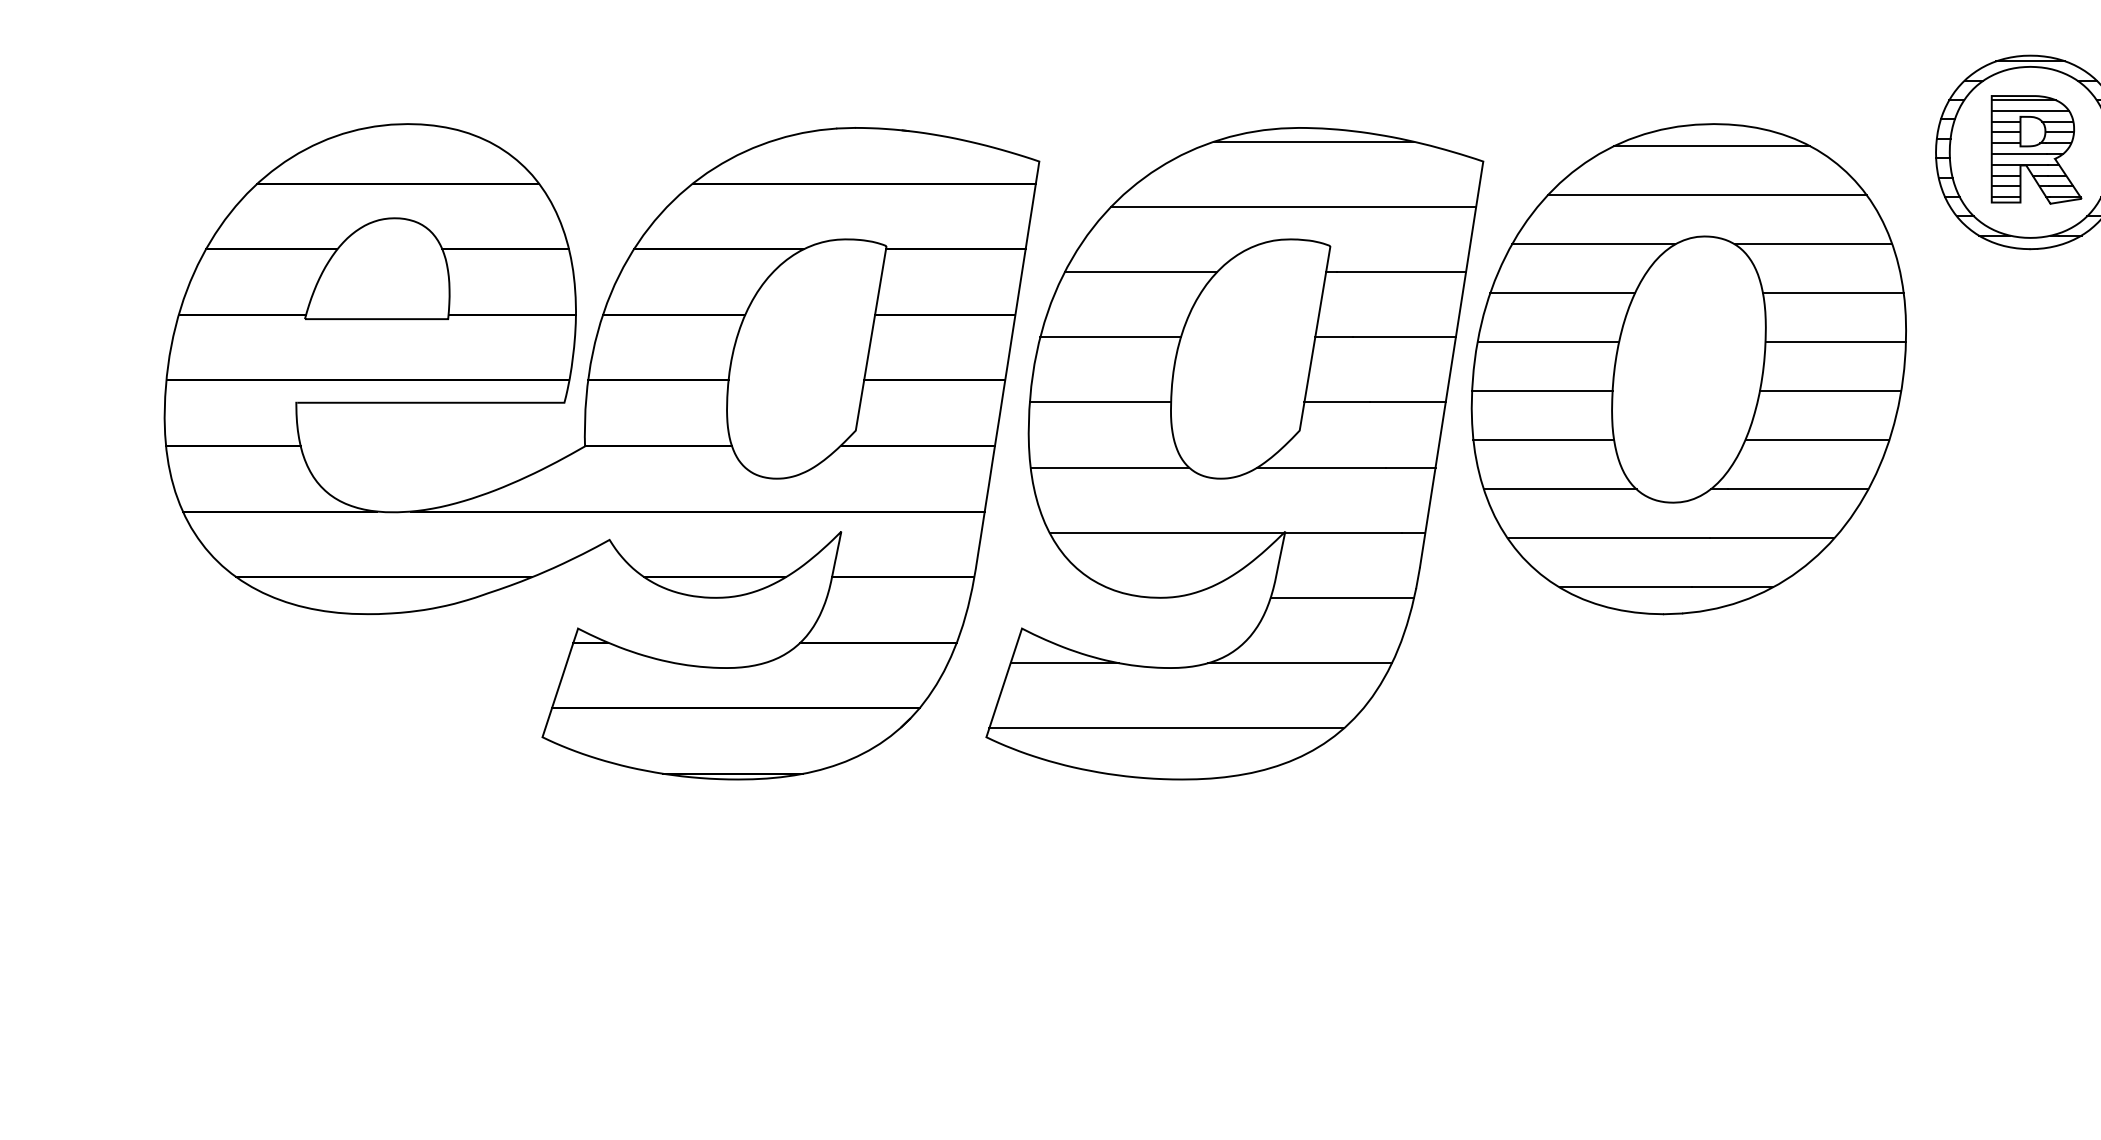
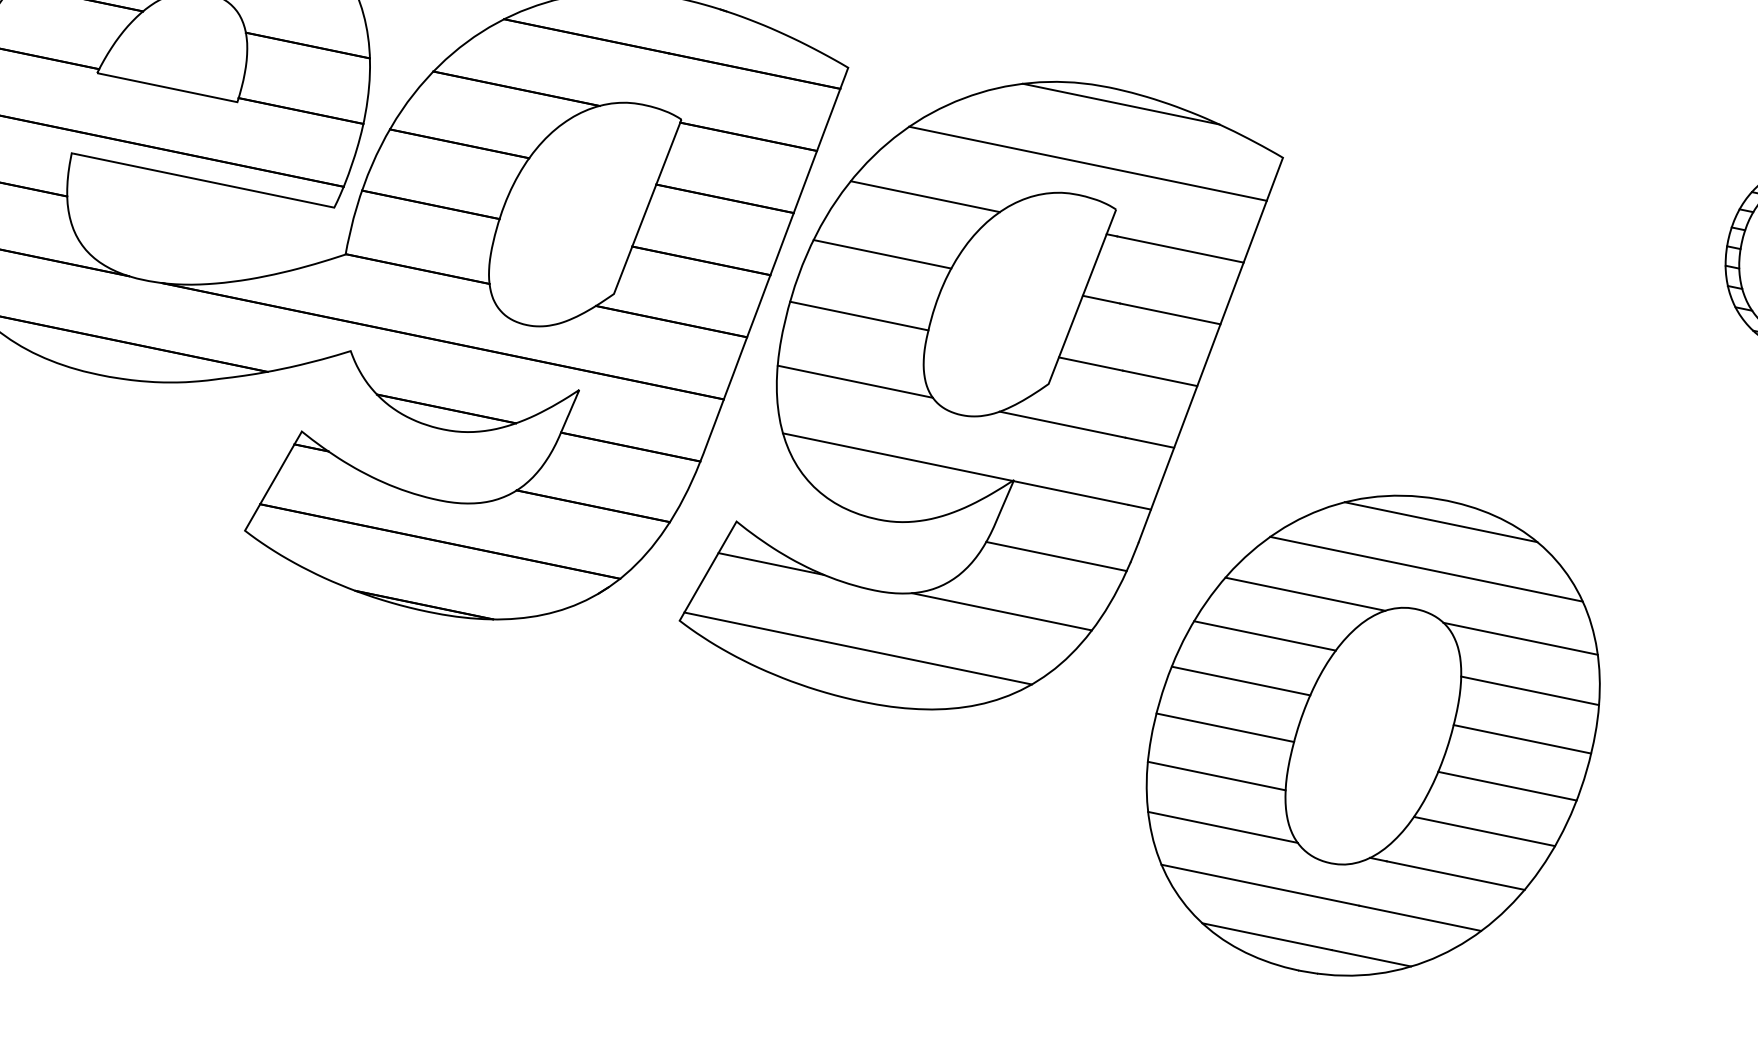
part: (1688, 369) -> (1372, 735), moved

